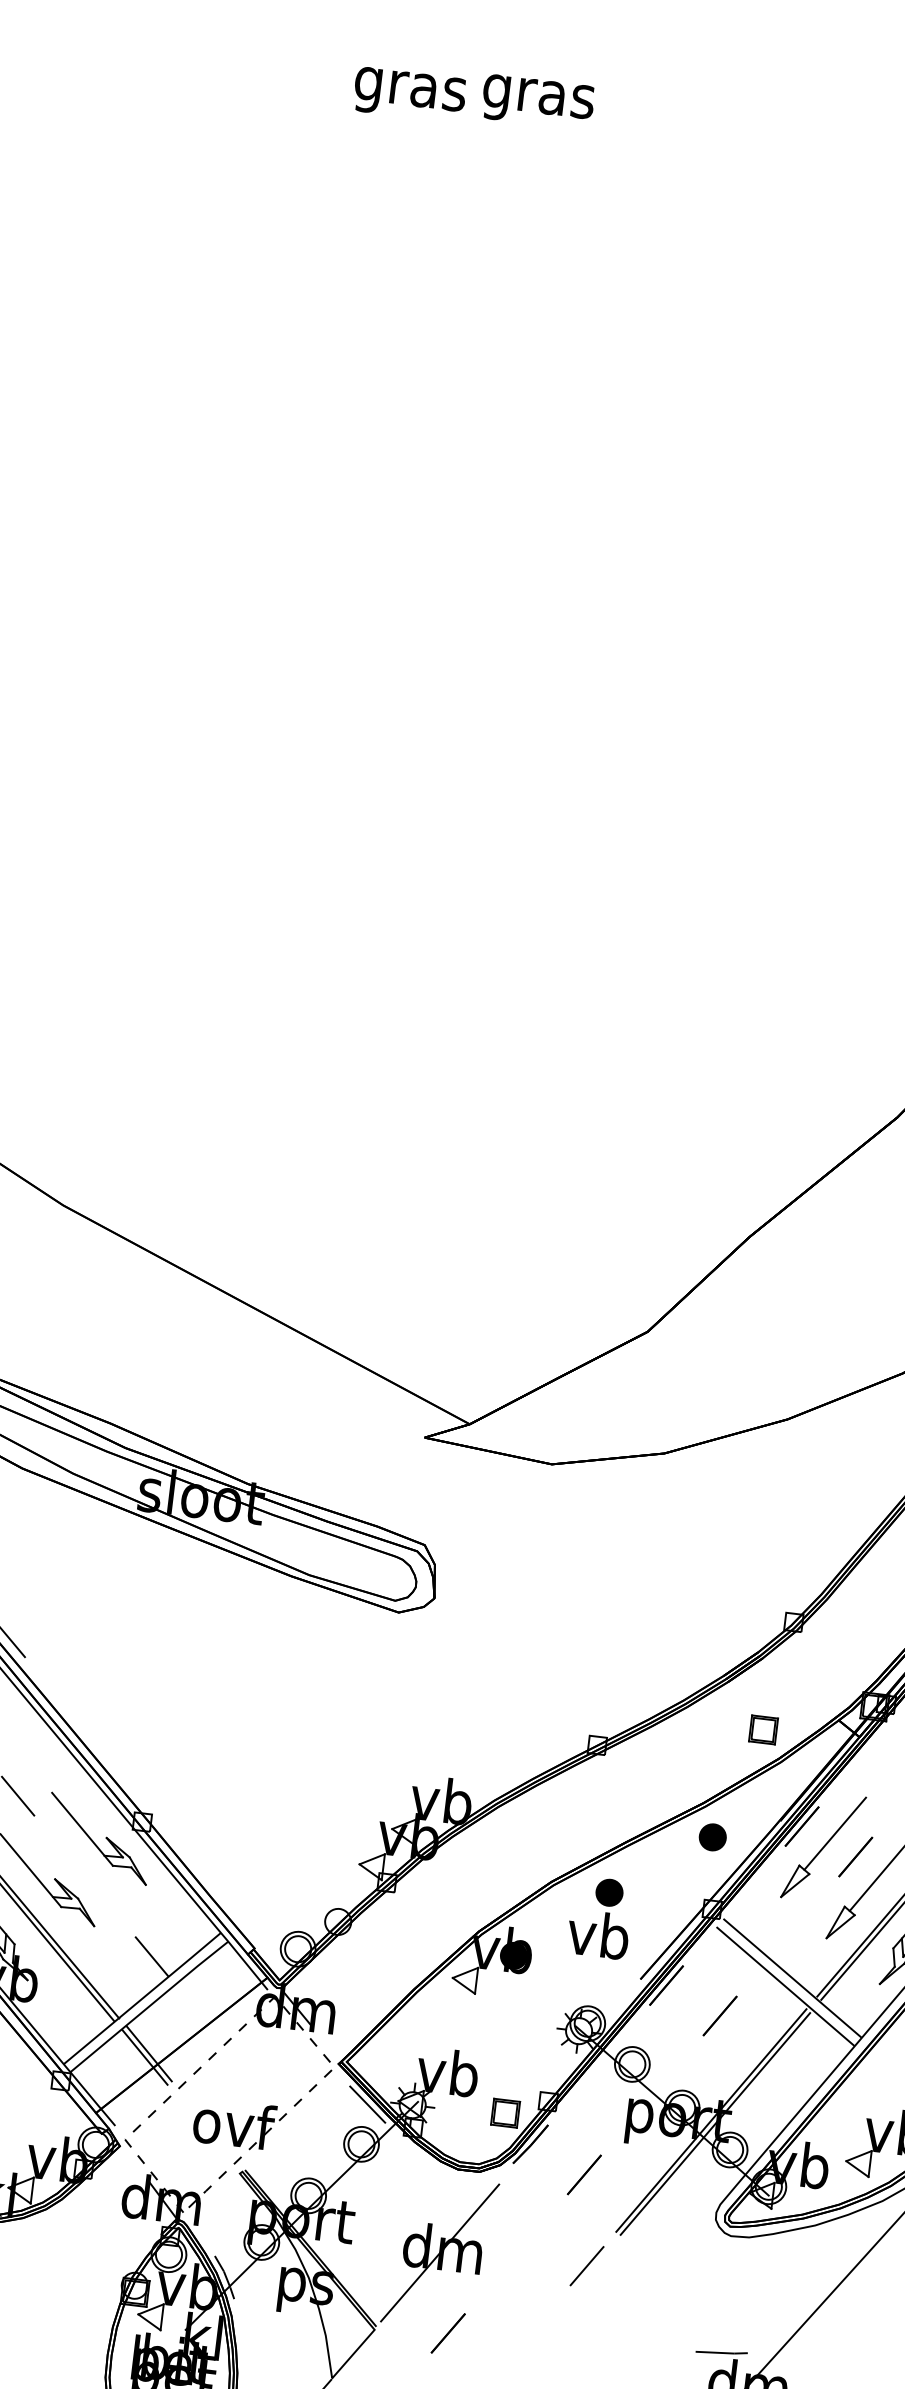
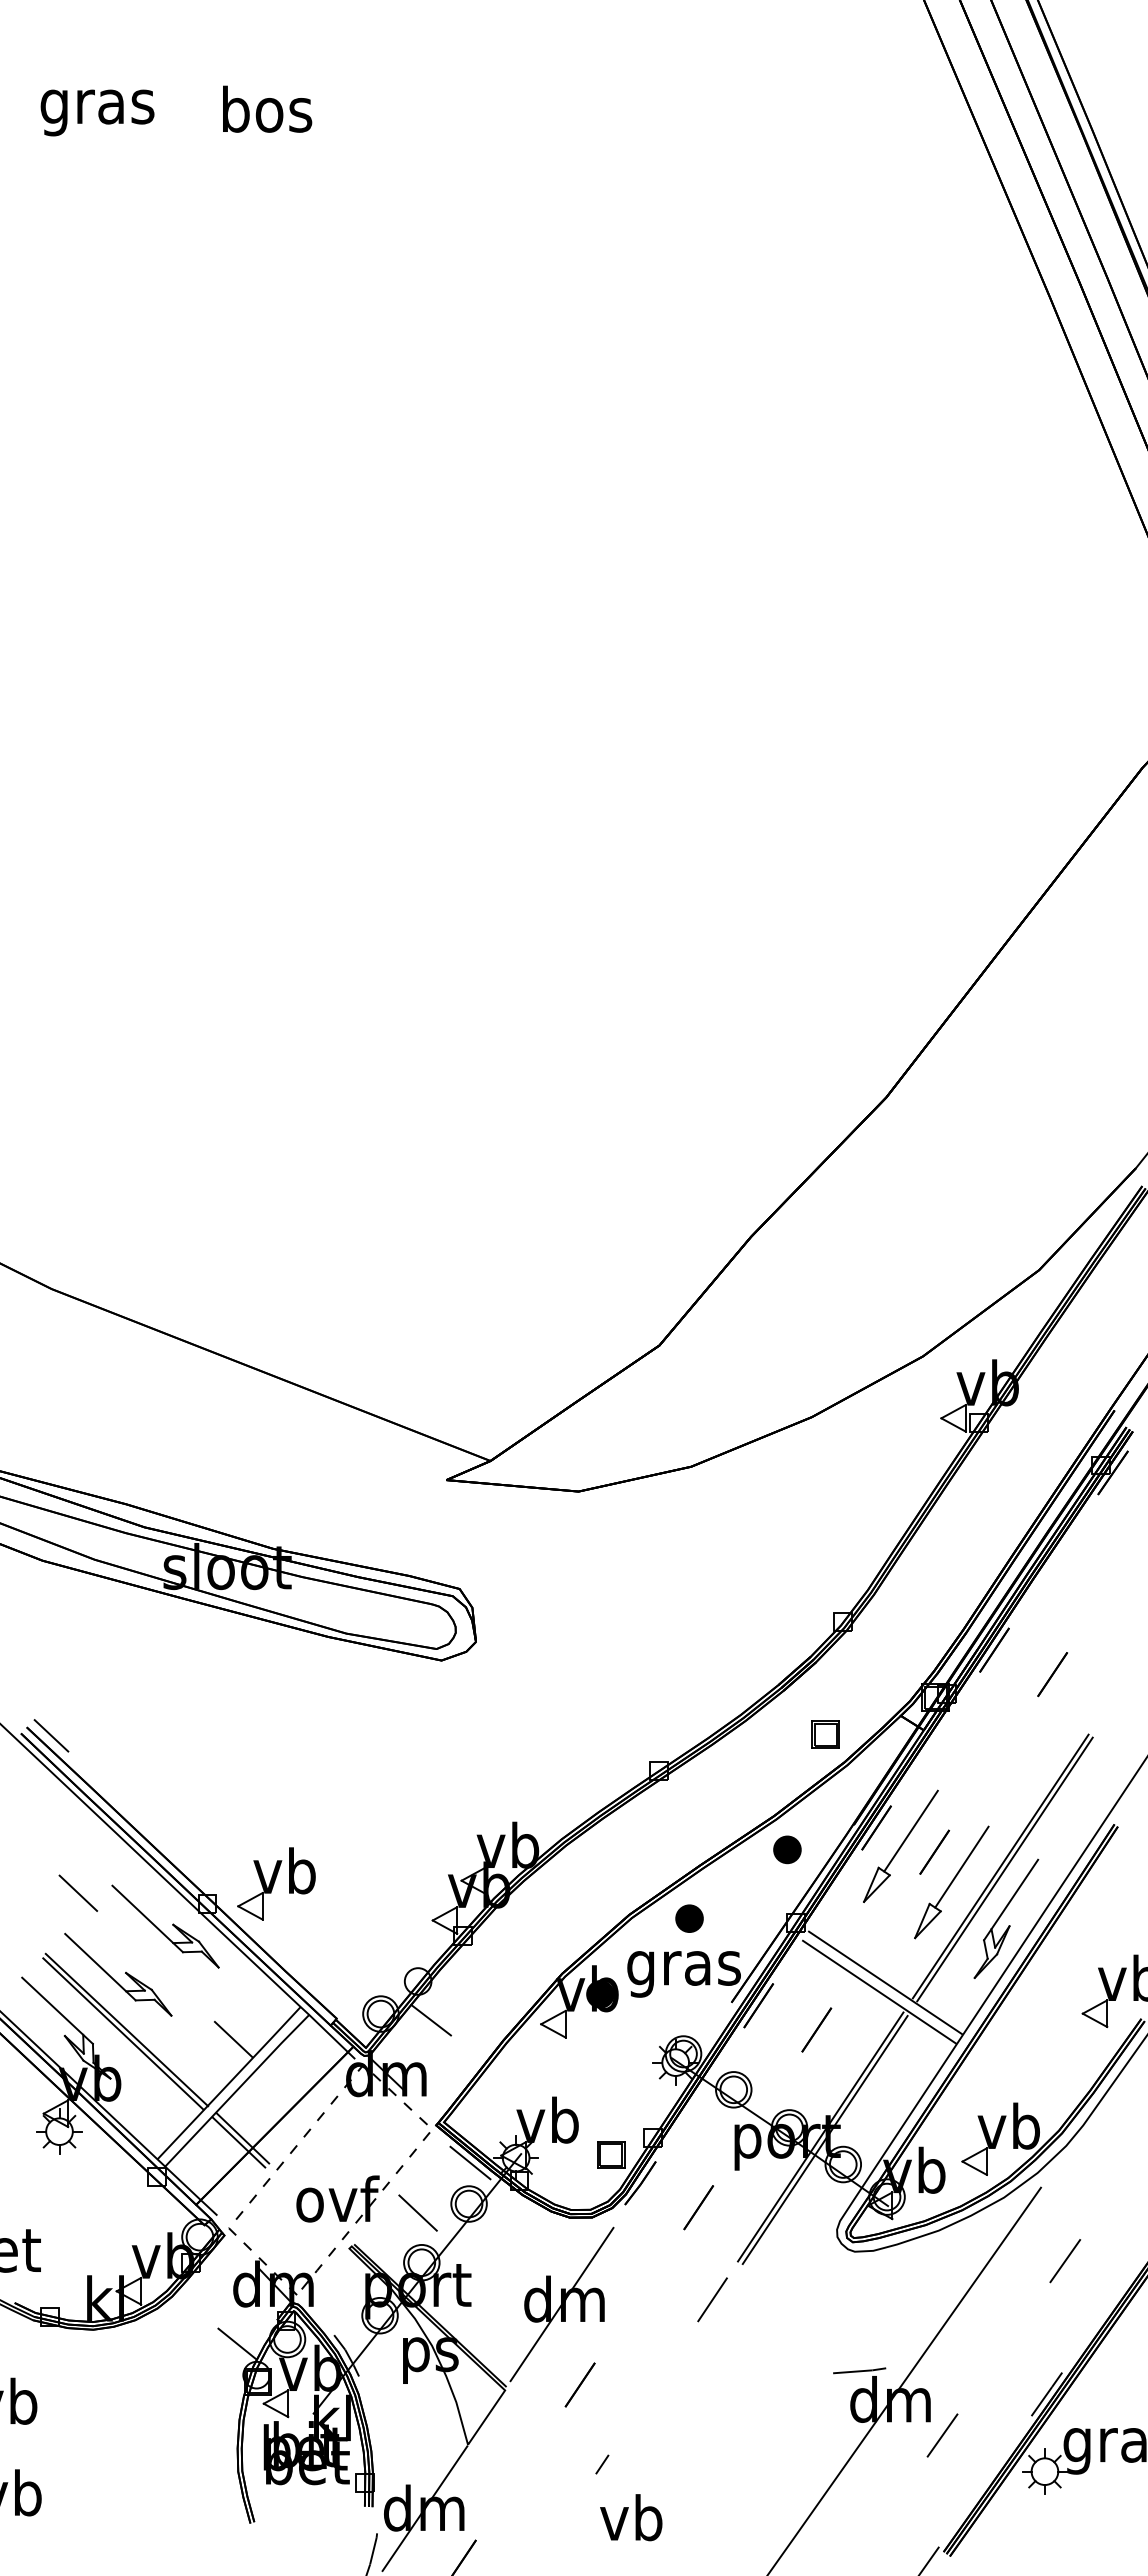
text: (410, 88) -> (266, 114), gras -> bos
text: (538, 101) -> (97, 112), moved
part: (211, 1809) -> (276, 1883), added
text: (597, 1939) -> (683, 1967), vb -> gras
line: (345, 1960) -> (430, 2019), added
line: (310, 2146) -> (417, 2212), added
line: (119, 2252) -> (237, 2343), added

